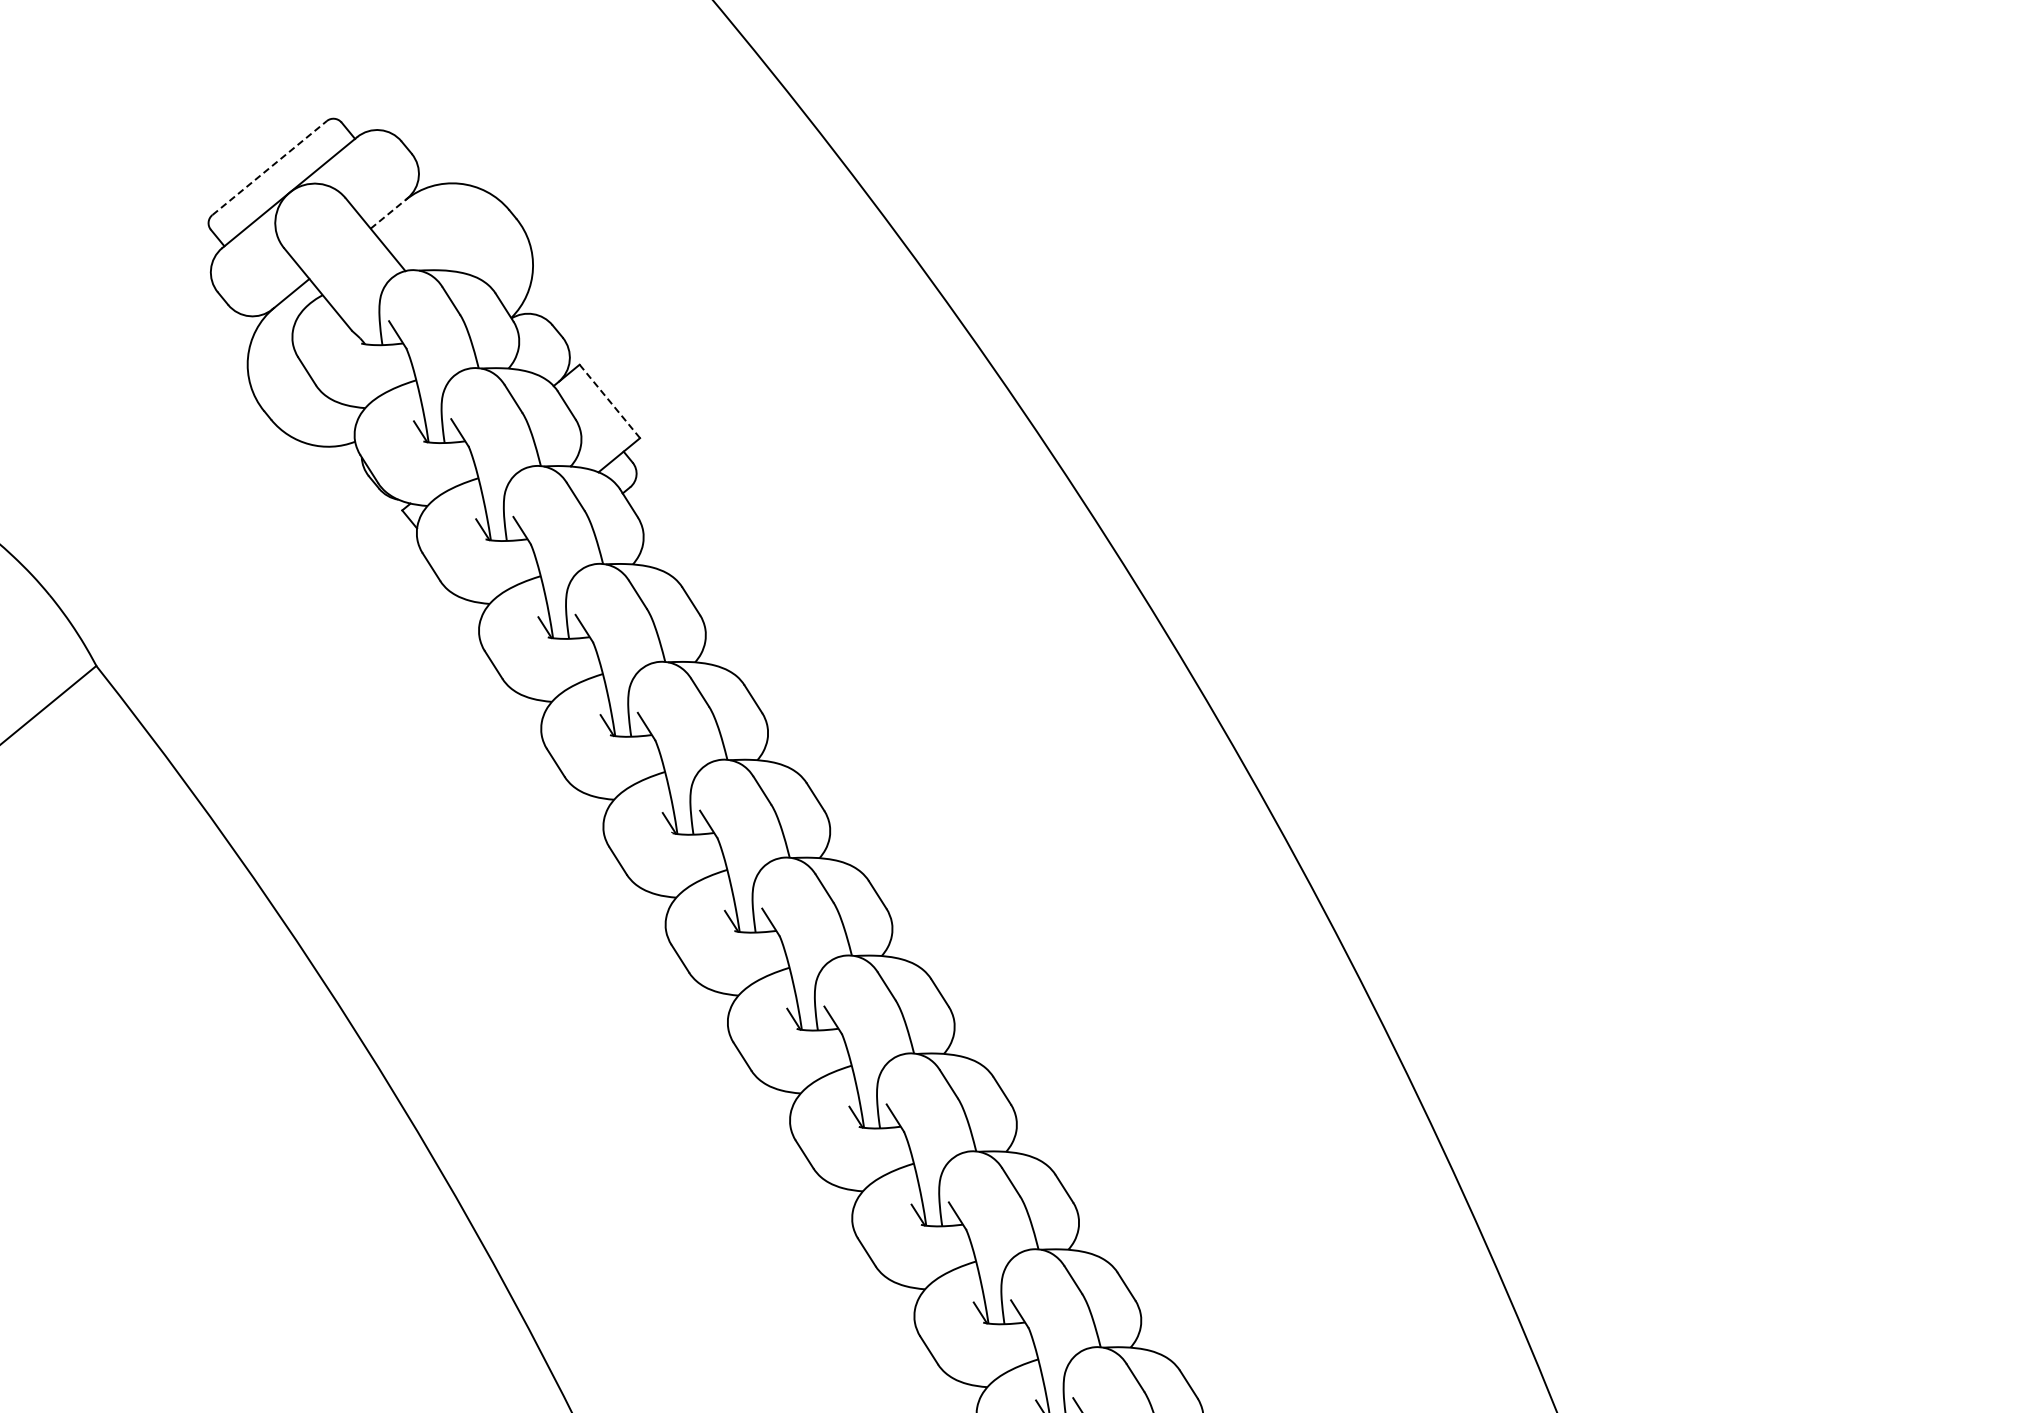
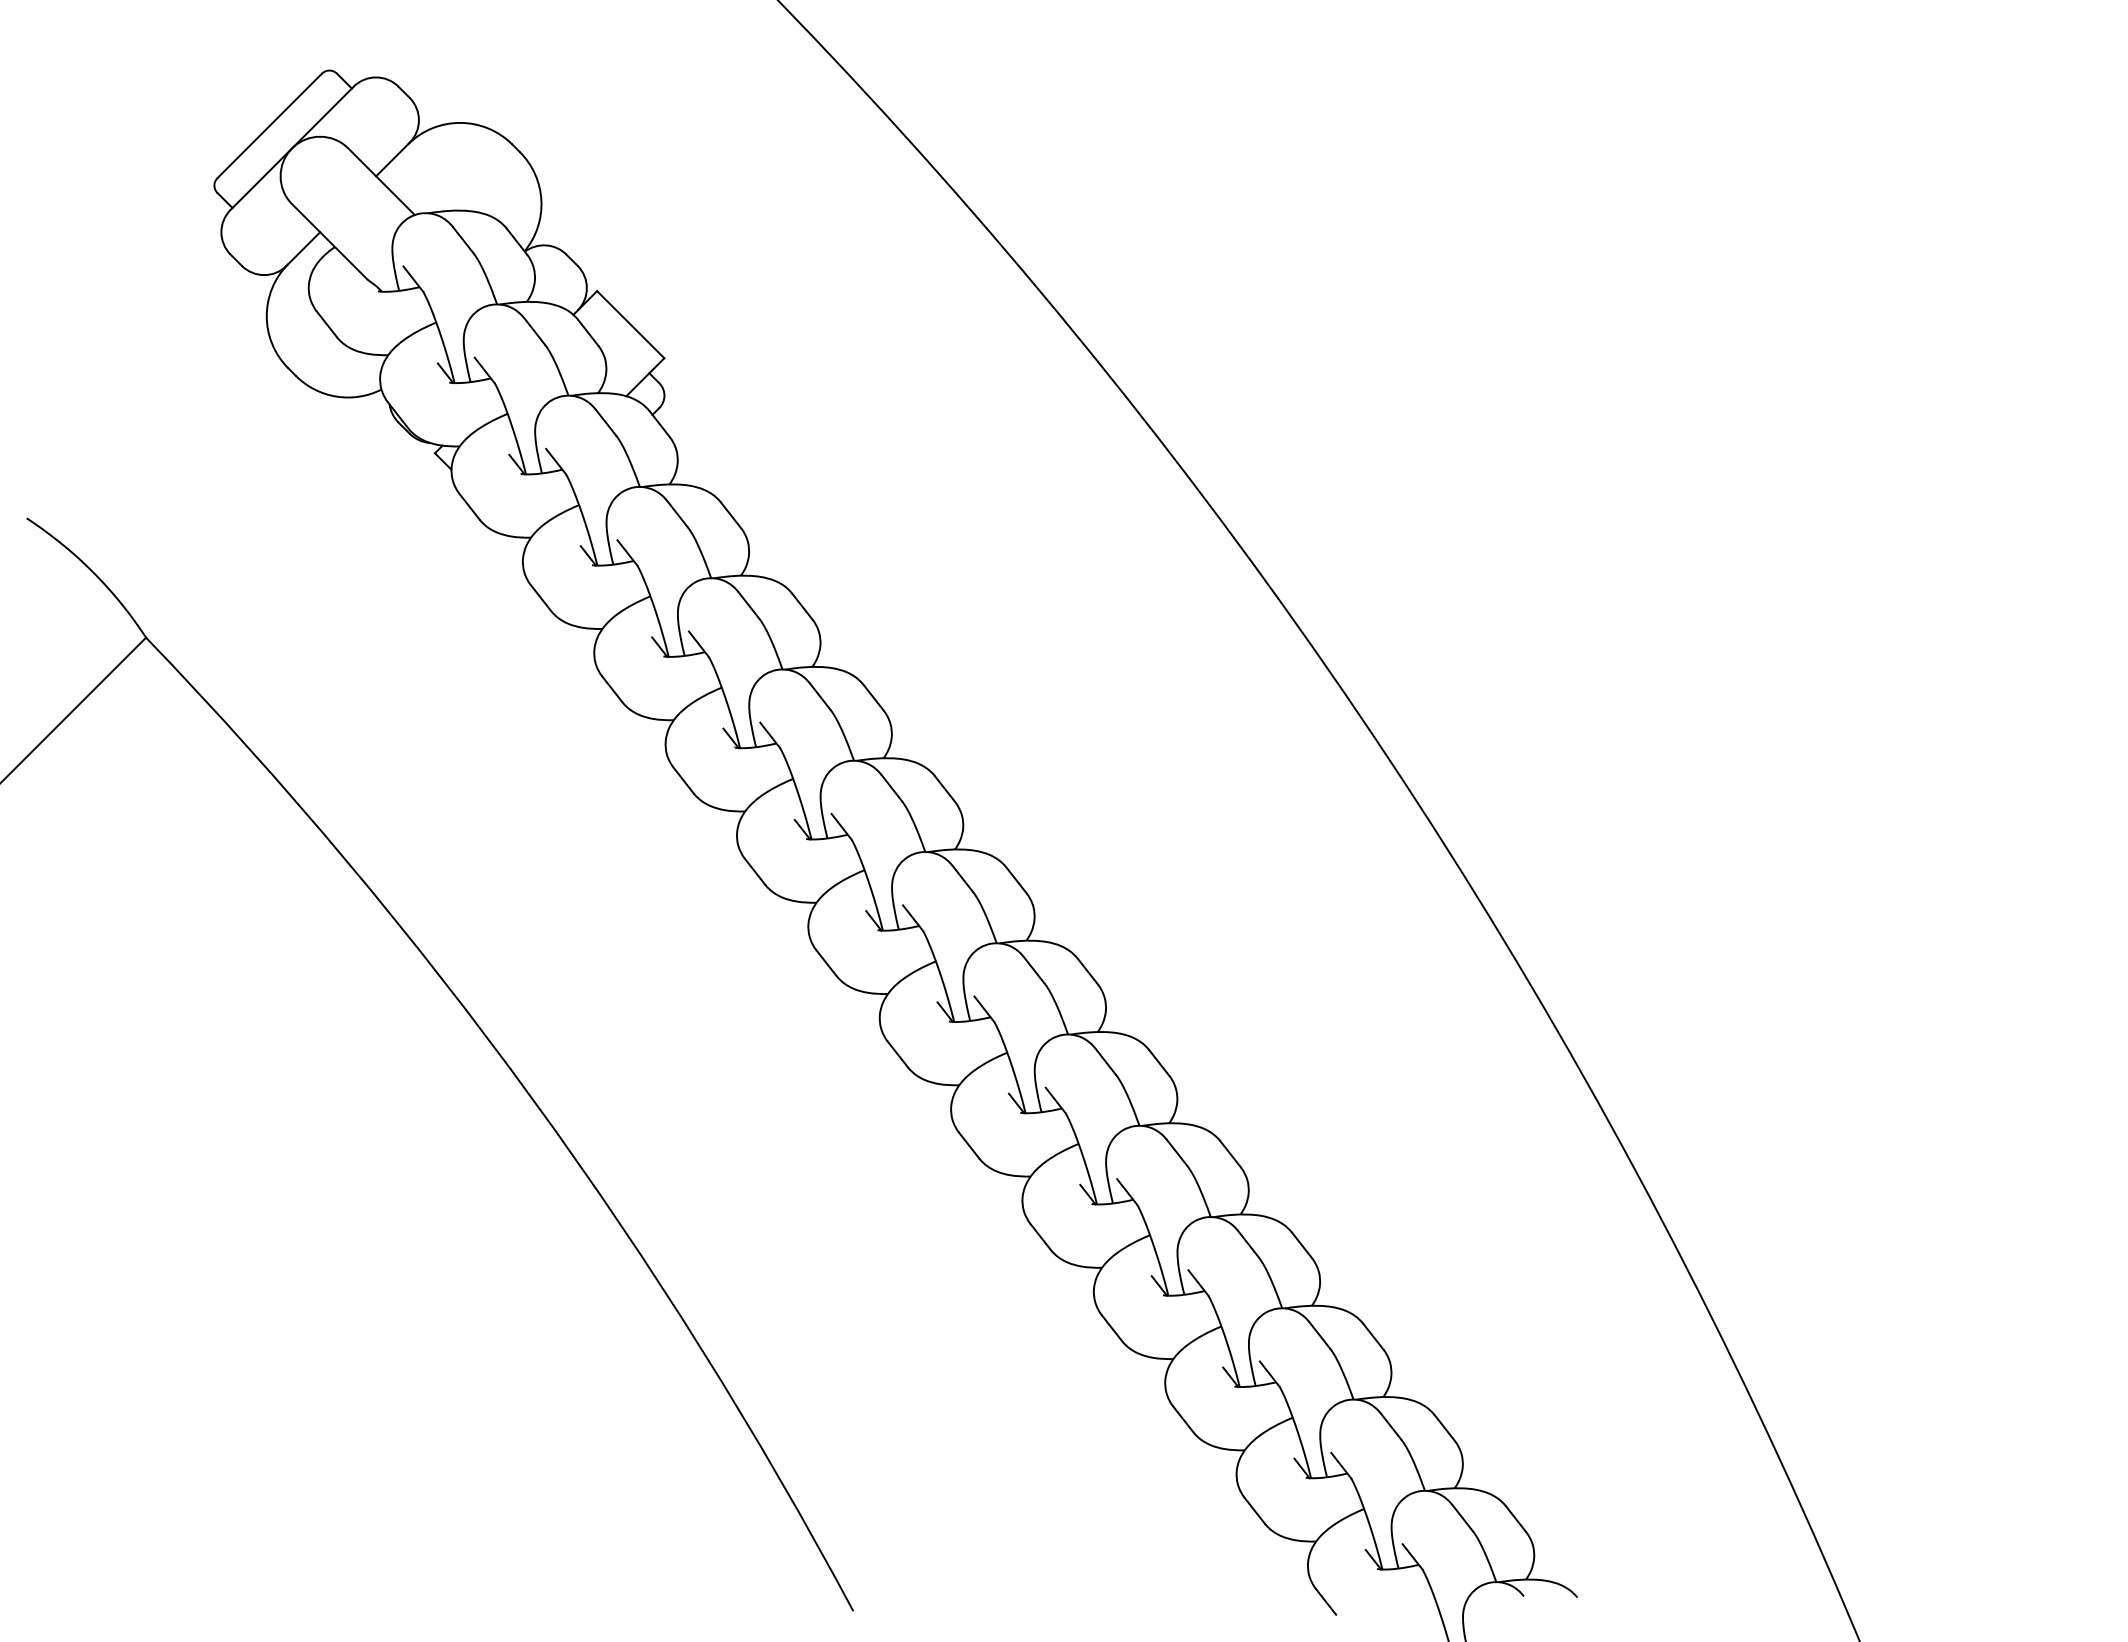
line: (269, 167) -> (269, 125), dashed -> solid
line: (388, 213) -> (392, 159), dashed -> solid
line: (609, 401) -> (630, 324), dashed -> solid

